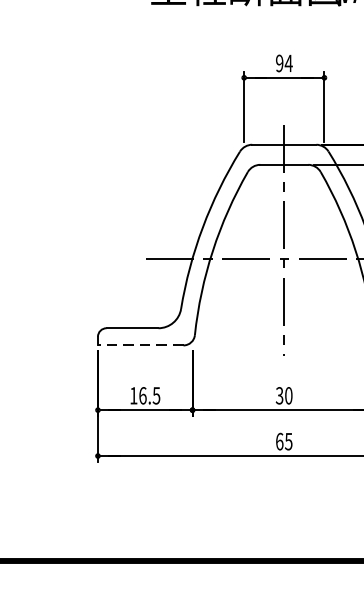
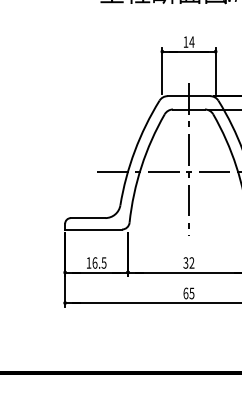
text: (279, 62) -> (185, 41), 94 -> 14
line: (140, 345) -> (93, 229), dashed -> solid
text: (288, 395) -> (191, 262), 30 -> 32

